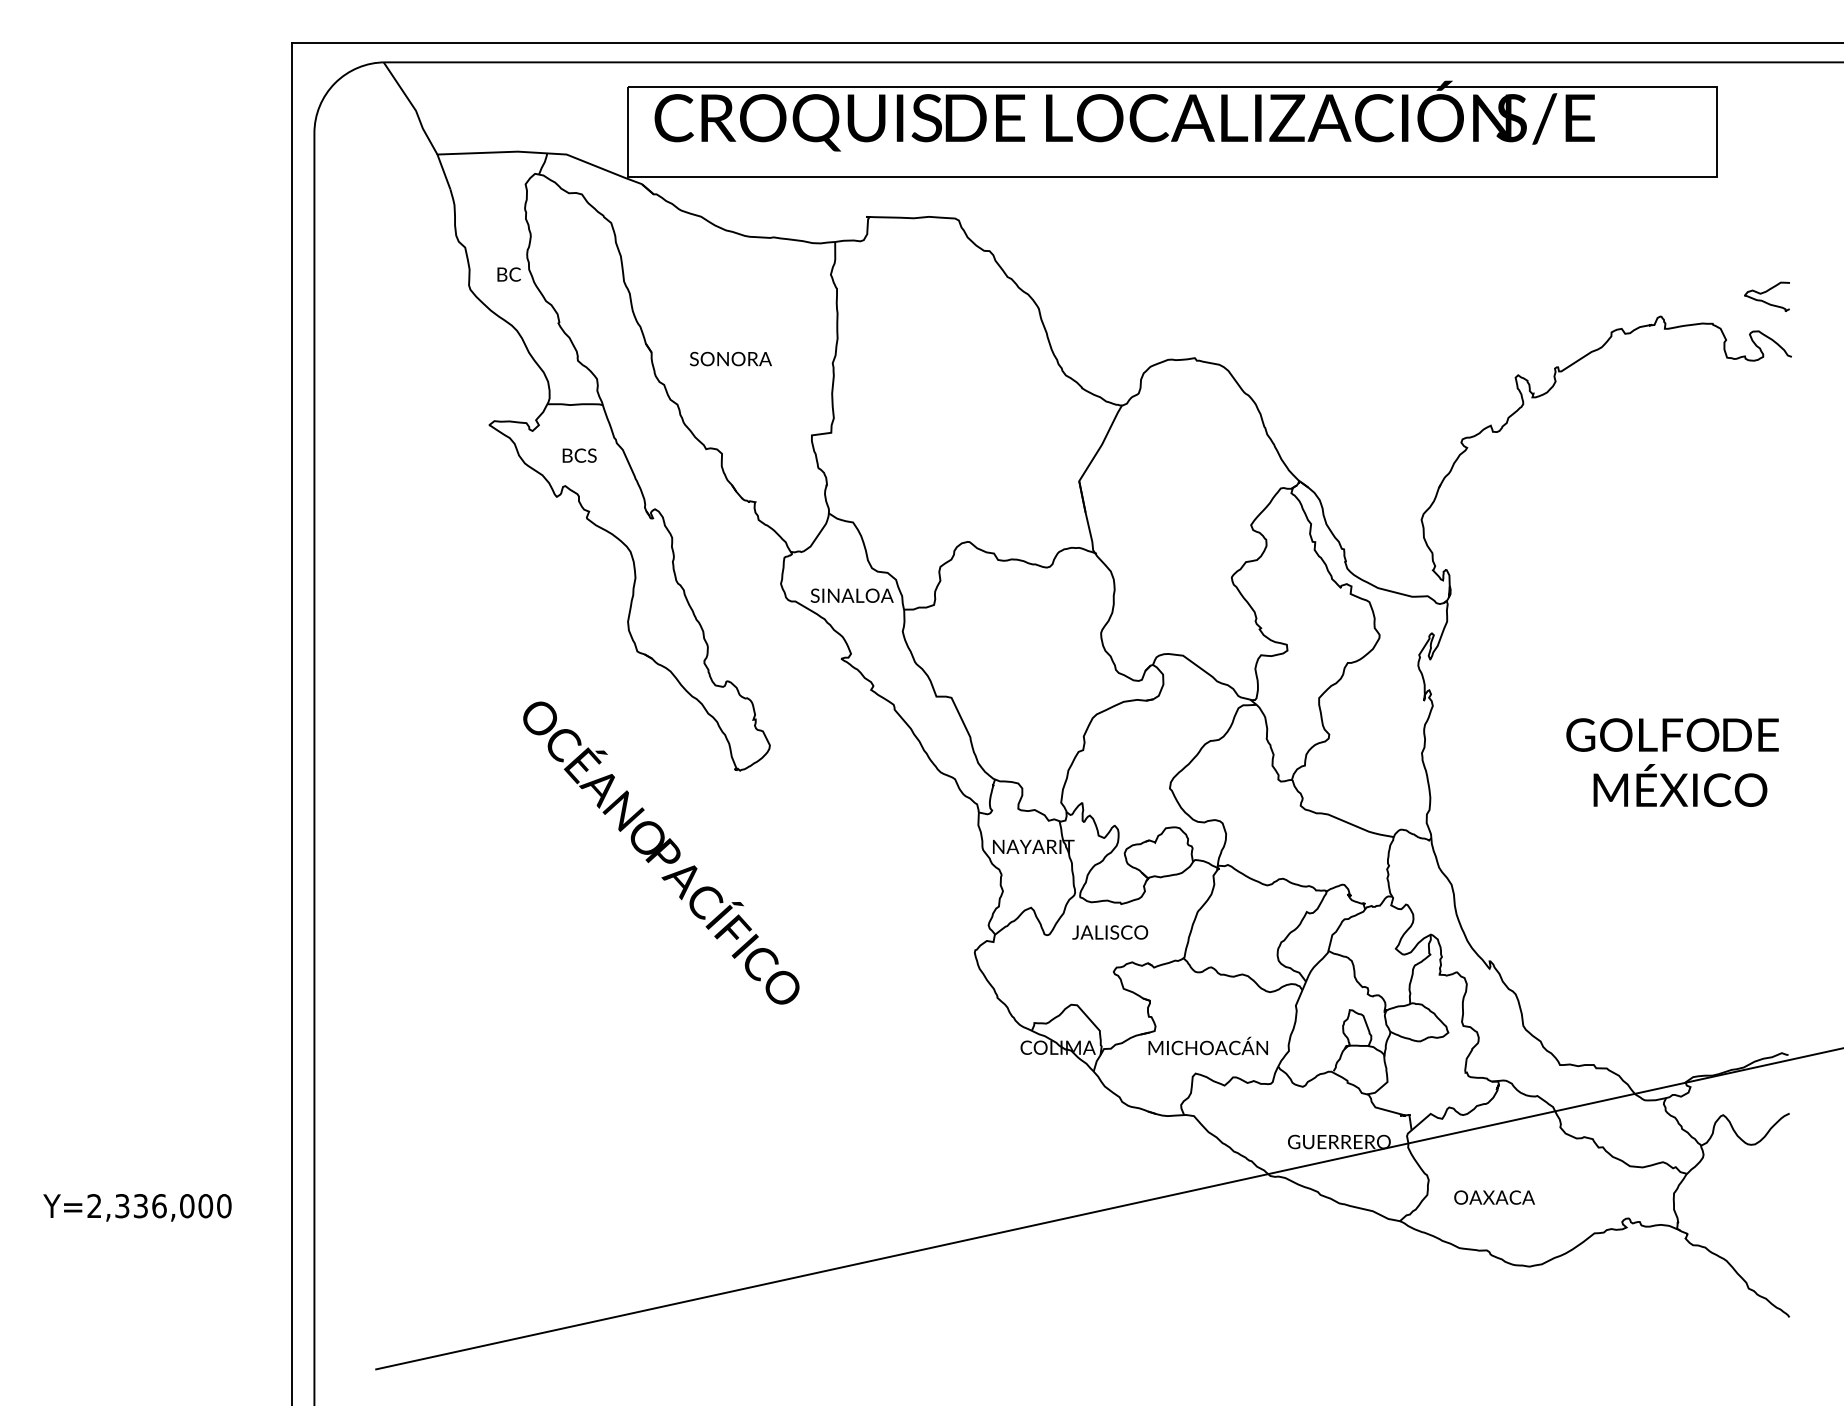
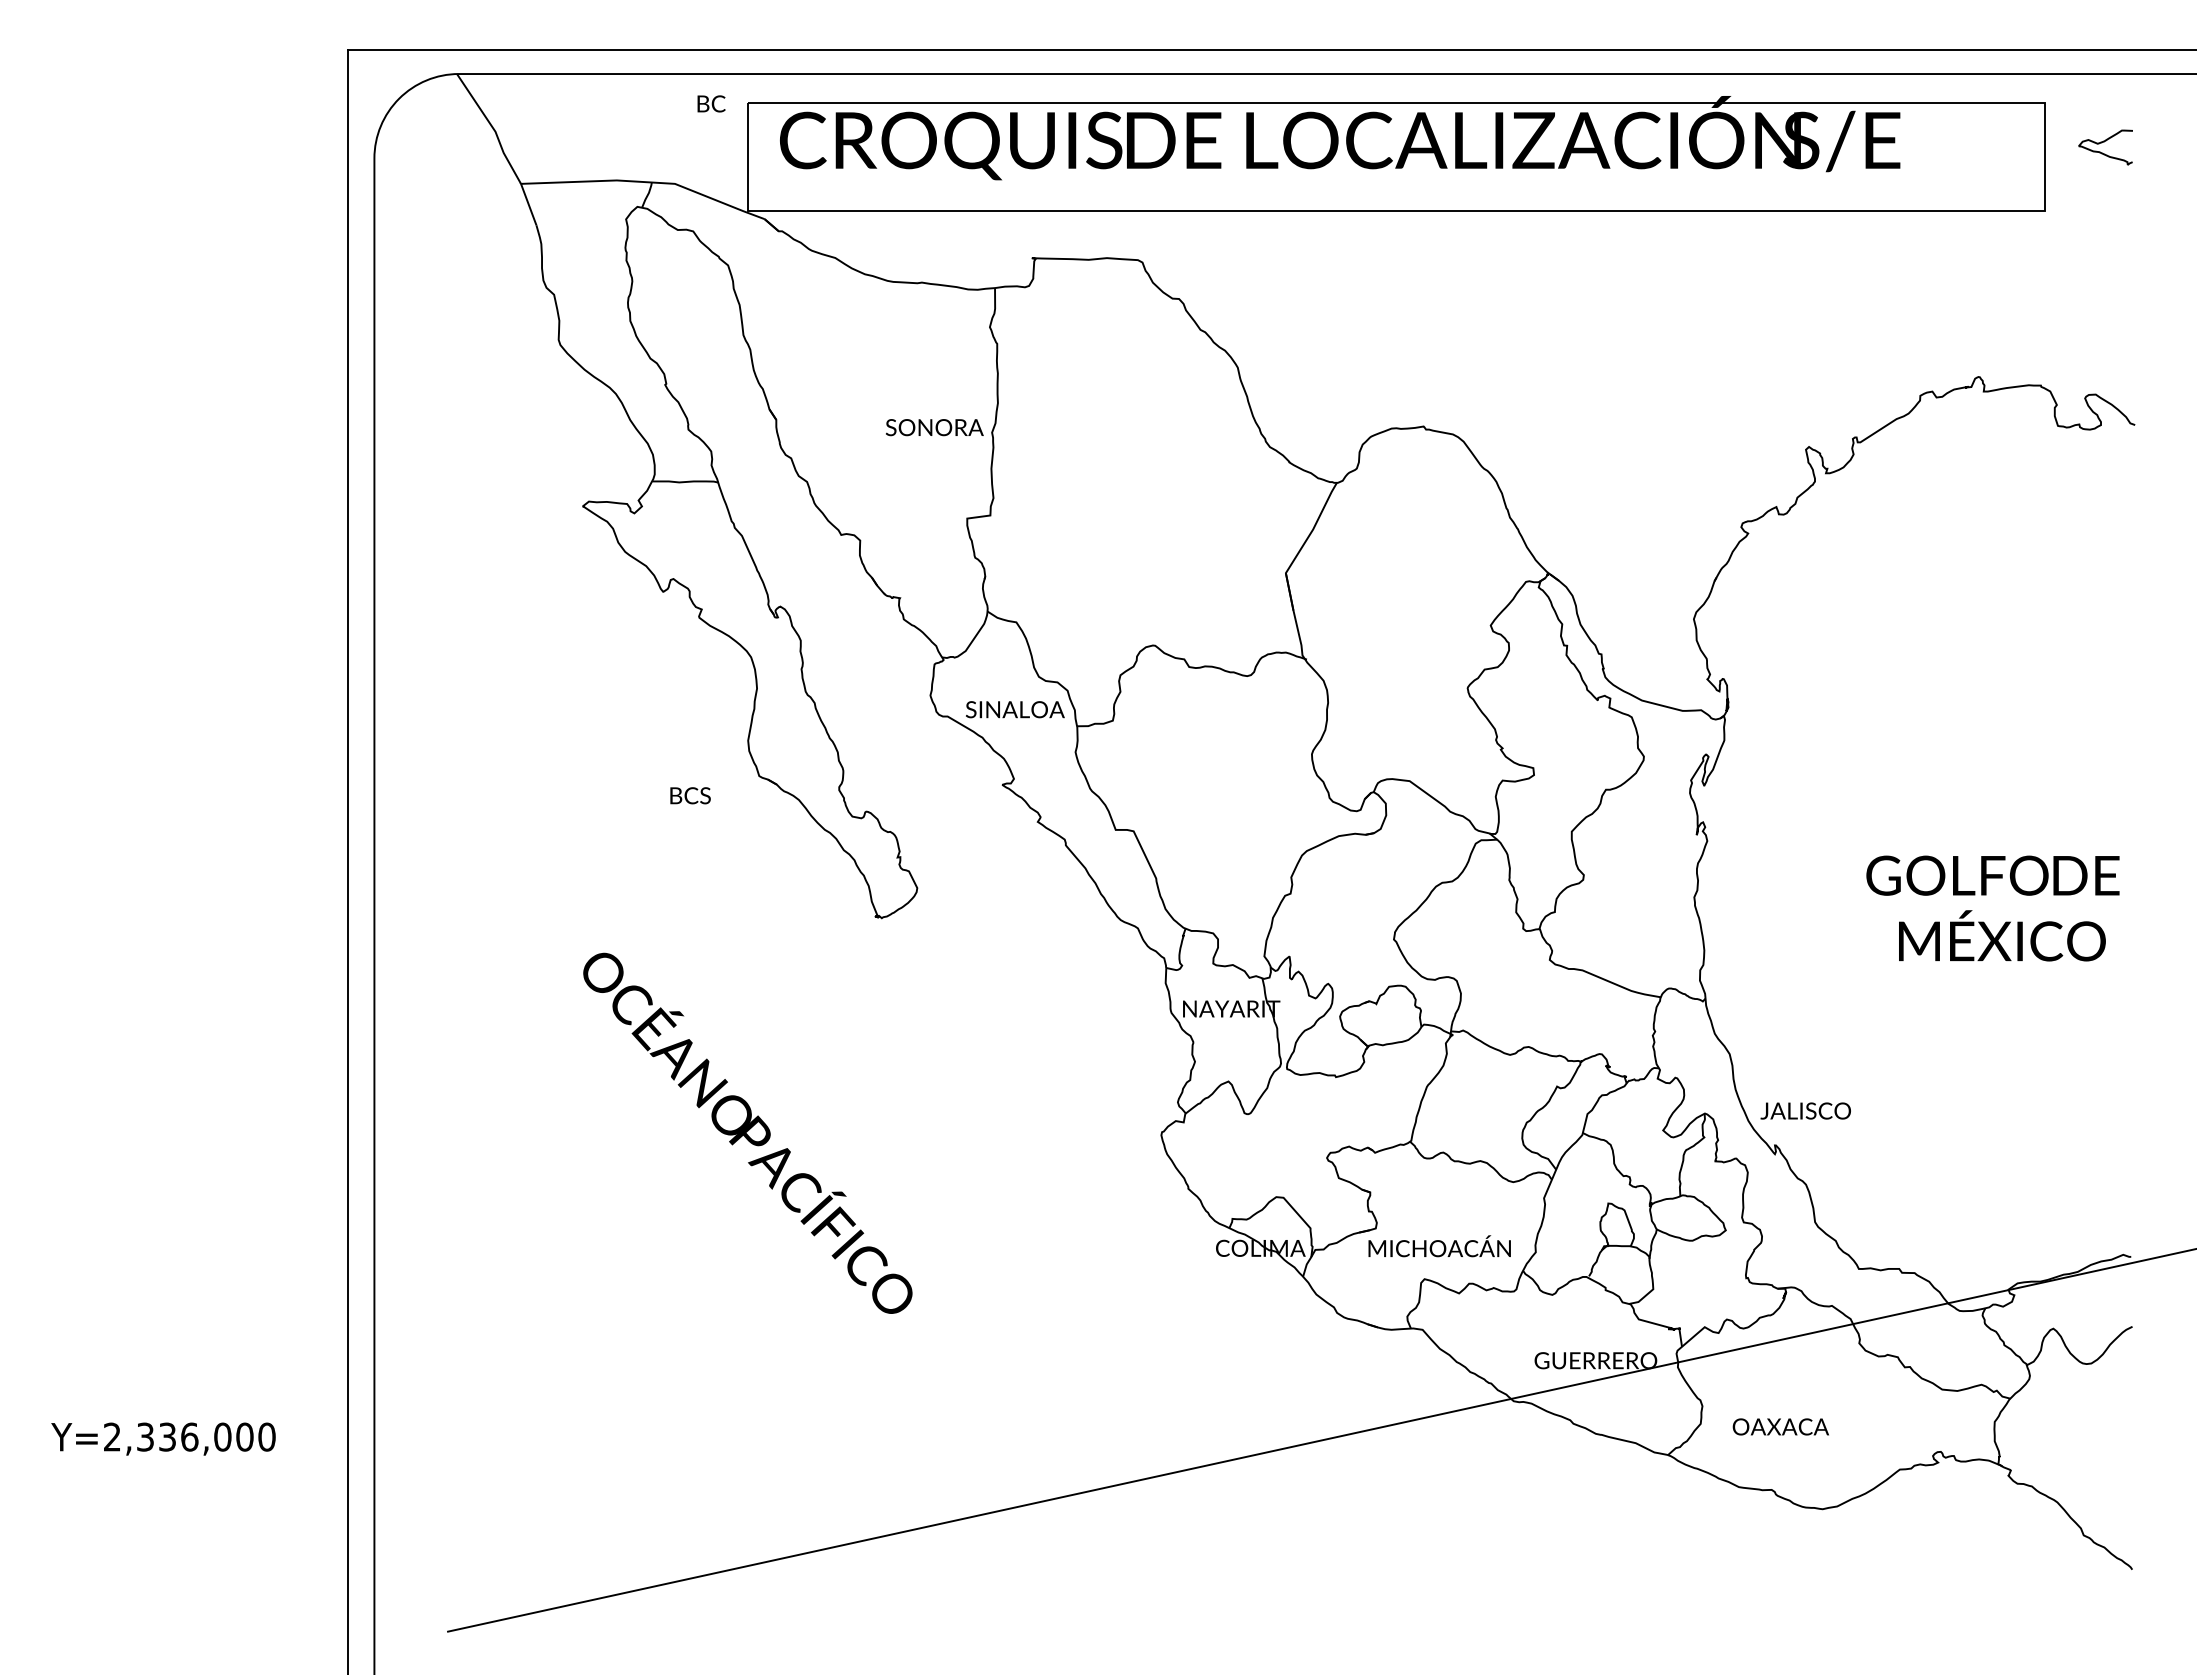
text: (509, 274) -> (711, 103), moved
curve: (1766, 292) -> (2104, 142), moved
text: (730, 358) -> (934, 427), moved
text: (579, 455) -> (690, 795), moved
text: (661, 852) -> (747, 1132), moved
text: (1109, 932) -> (1805, 1110), moved

